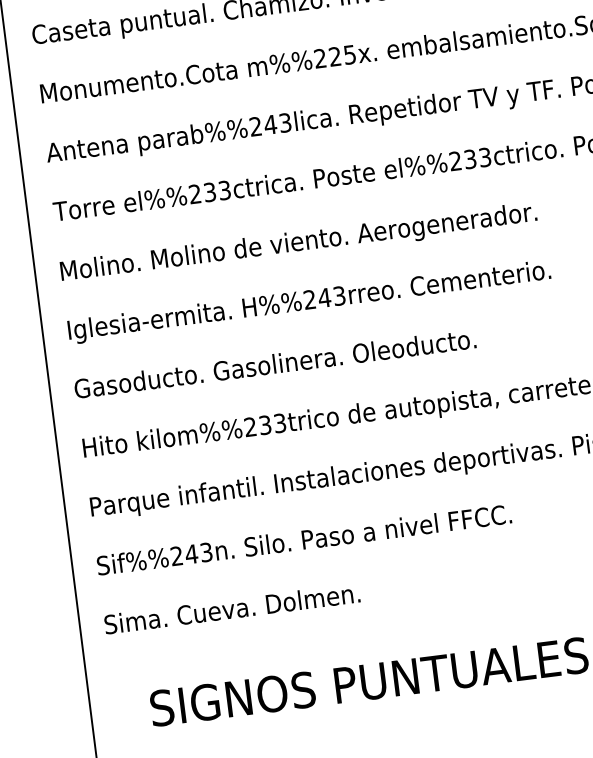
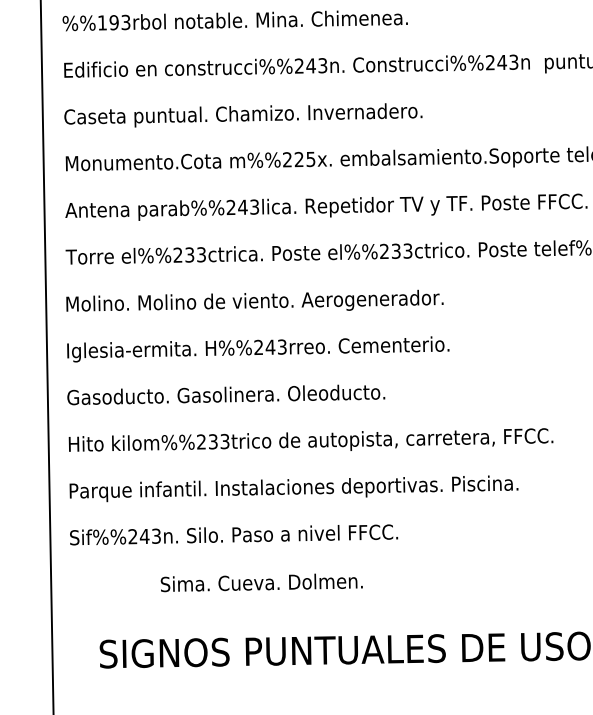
text: (231, 608) -> (261, 582), moved

